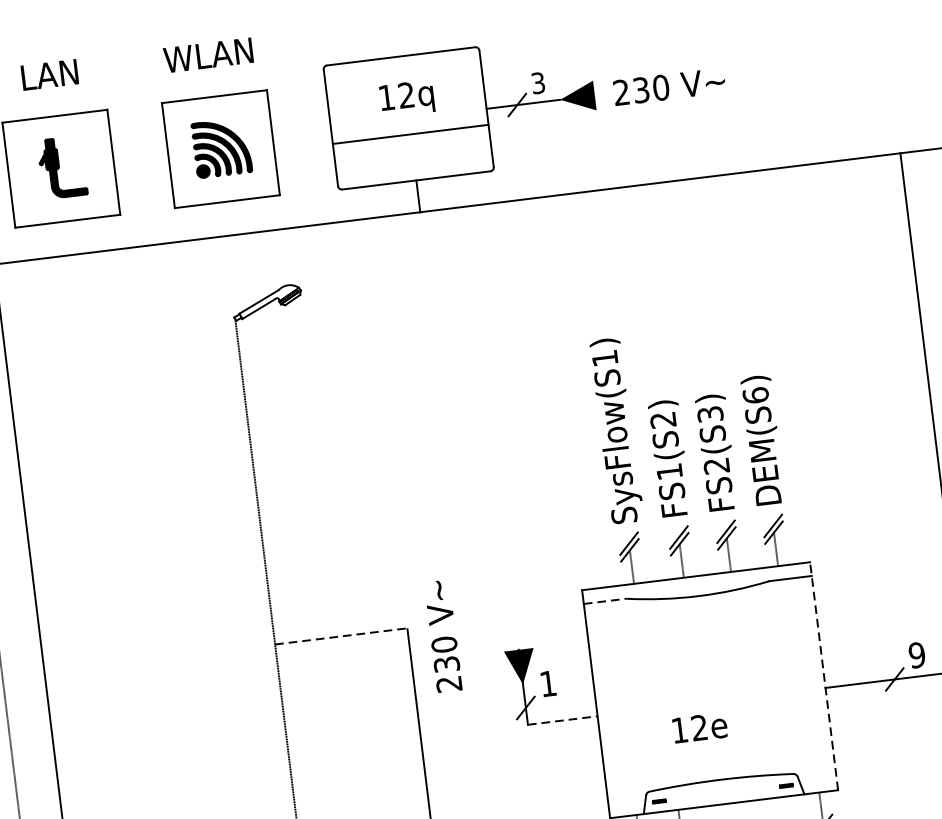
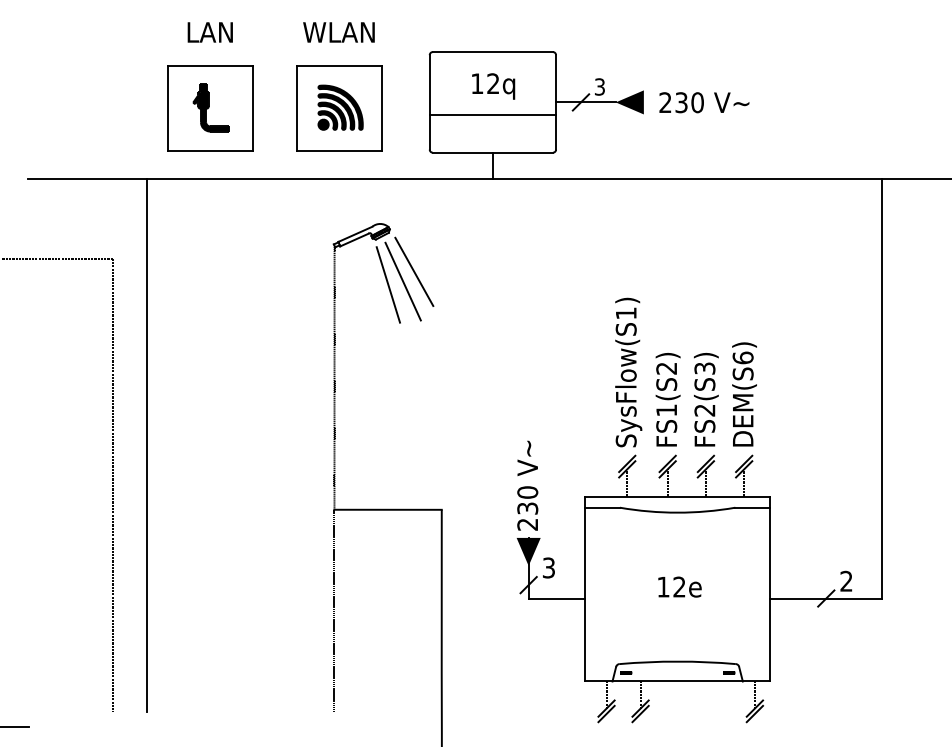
line: (337, 338) -> (414, 271), added
line: (324, 352) -> (402, 281), added
line: (307, 358) -> (388, 284), added
line: (606, 600) -> (603, 507), dashed -> solid
line: (341, 635) -> (388, 509), dashed -> solid
text: (443, 636) -> (527, 485), moved
text: (917, 655) -> (846, 581), 9 -> 2
line: (824, 675) -> (770, 588), dashed -> solid
text: (547, 683) -> (548, 567), 1 -> 3
line: (563, 720) -> (557, 598), dashed -> solid
text: (699, 727) -> (679, 586), moved

